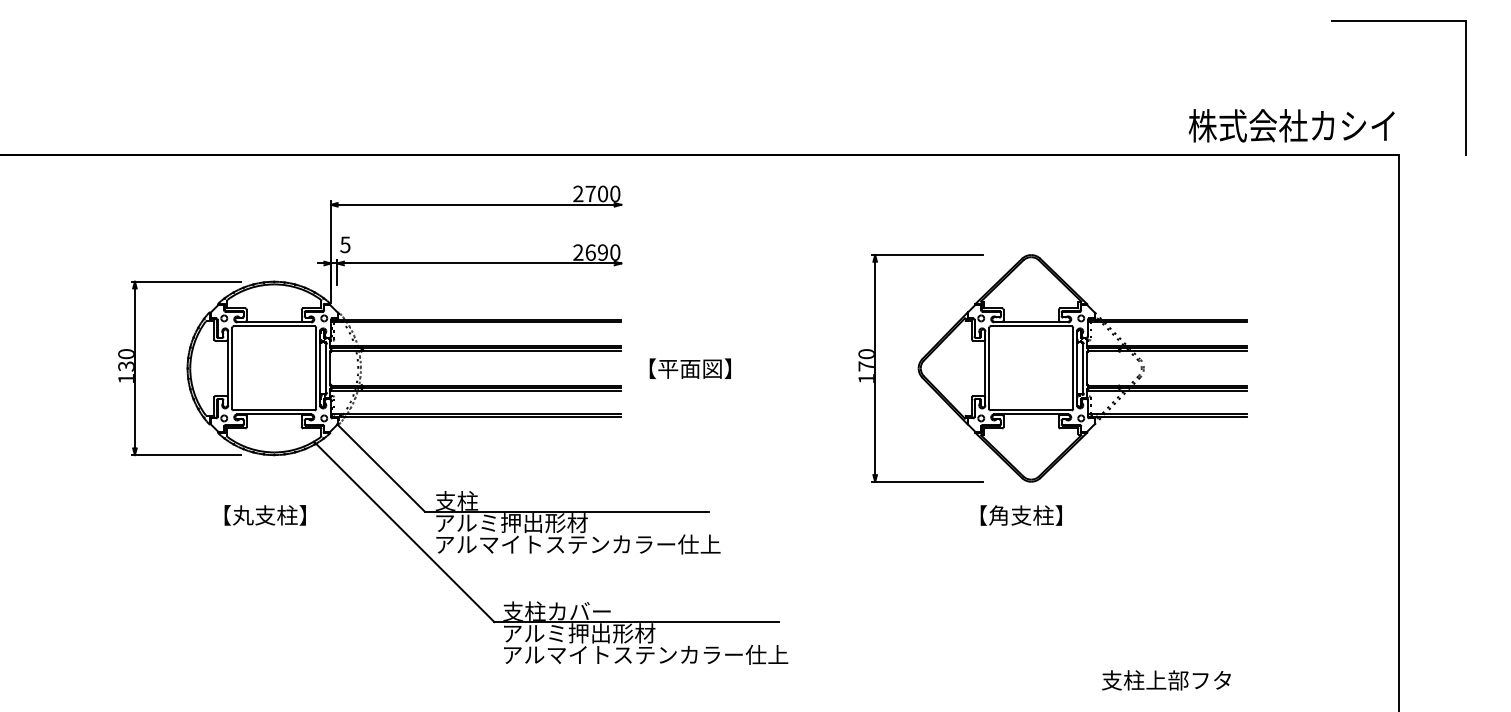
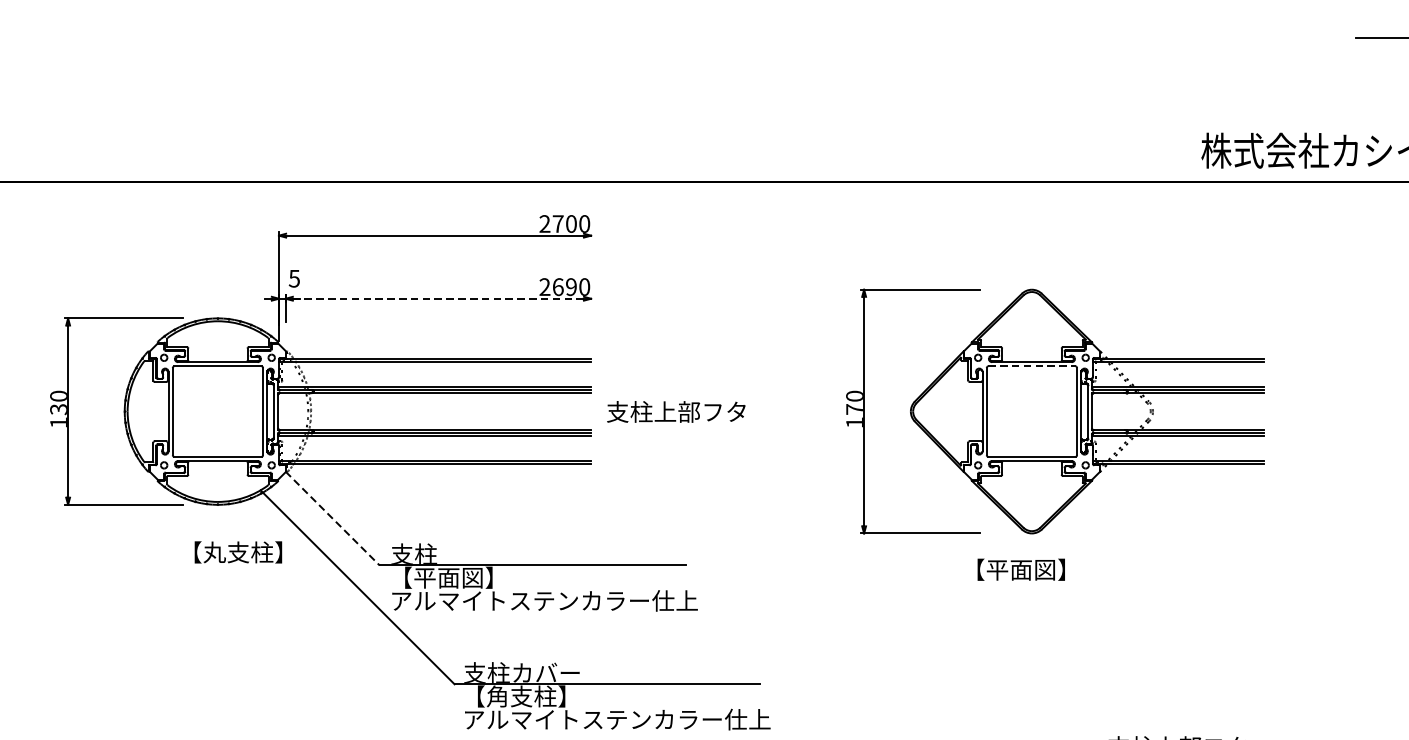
line: (478, 263) -> (437, 298), solid -> dashed
line: (1031, 326) -> (1032, 366), solid -> dashed
text: (700, 368) -> (676, 411), 【平面図】 -> 支柱上部フタ
line: (380, 467) -> (332, 518), solid -> dashed
text: (264, 515) -> (237, 552), moved
text: (1021, 515) -> (1021, 569), 【角支柱】 -> 【平面図】
text: (511, 523) -> (473, 578), アルミ押出形材 -> 【平面図】
text: (579, 633) -> (546, 696), アルミ押出形材 -> 【角支柱】

